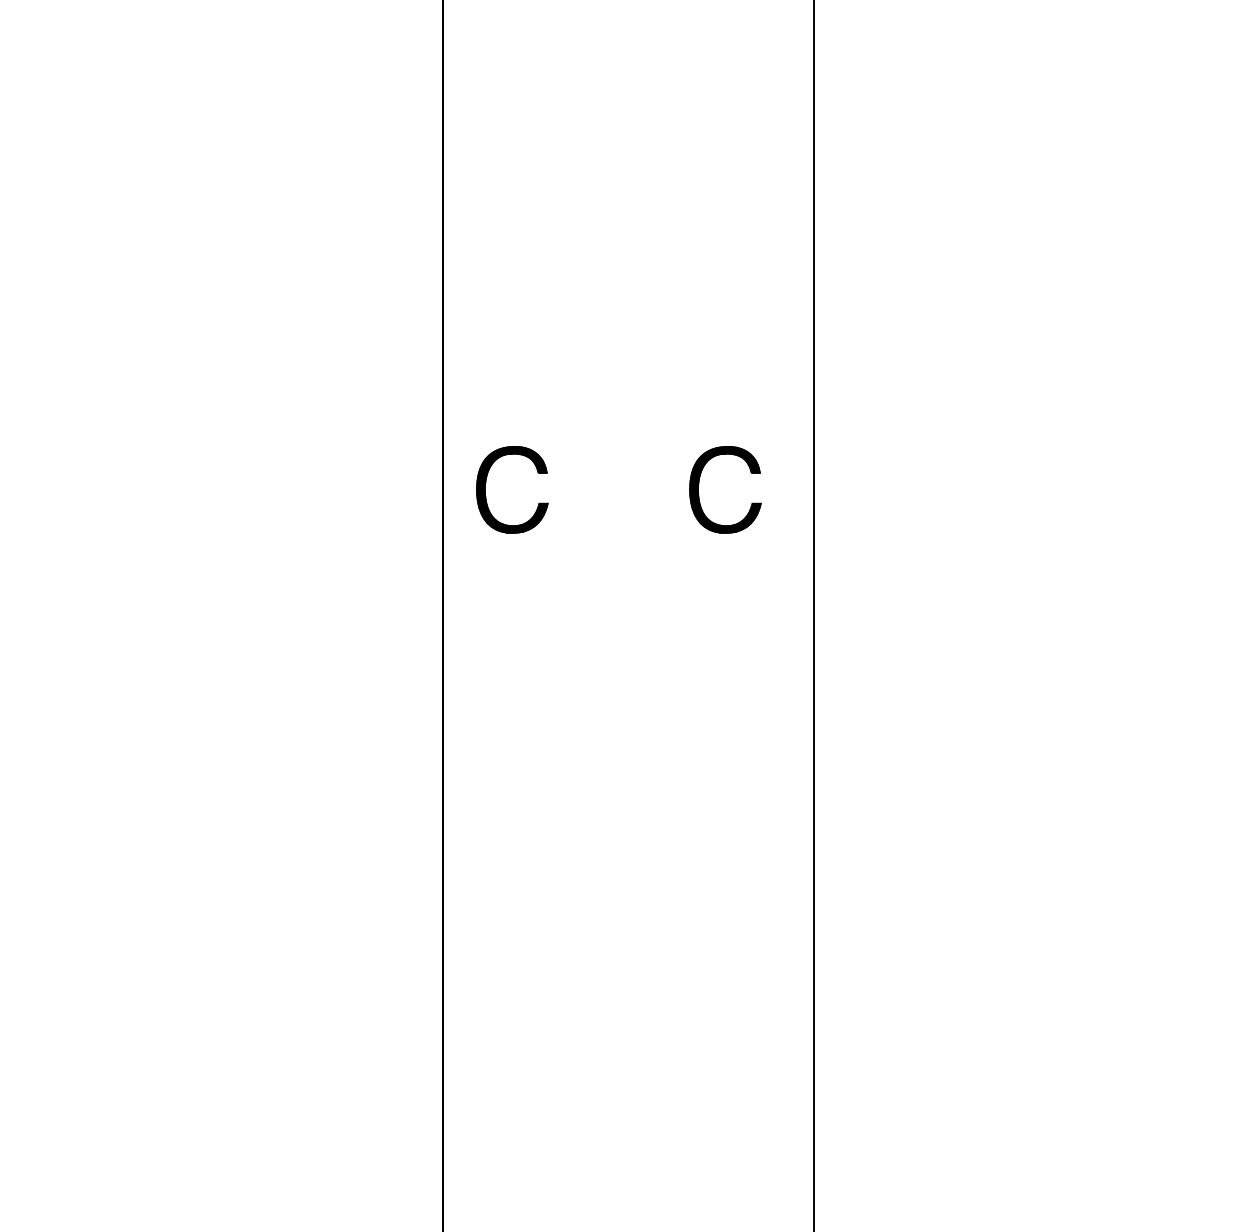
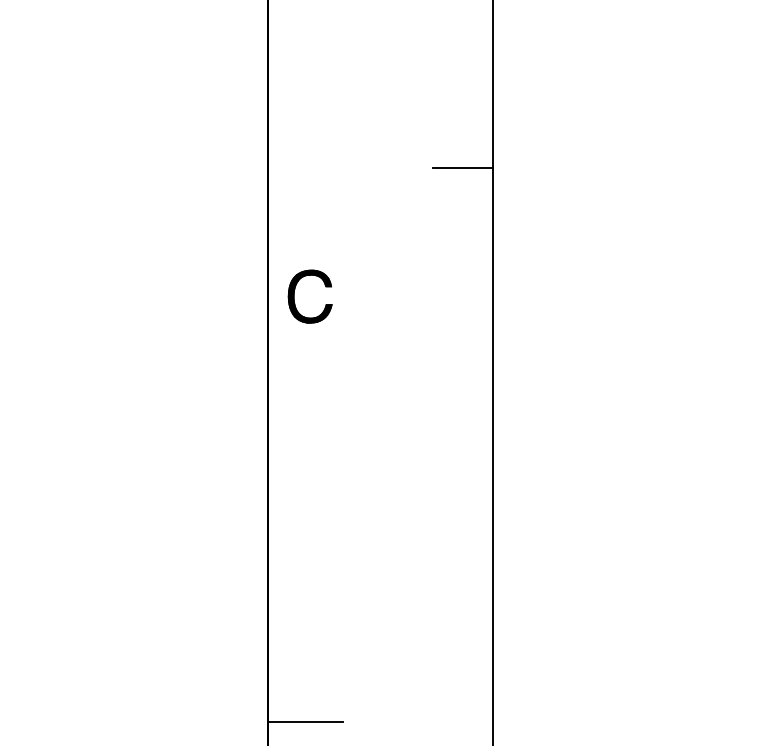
line: (763, 276) -> (462, 167), added
part: (699, 489) -> (423, 296), removed
line: (504, 1193) -> (305, 722), added

